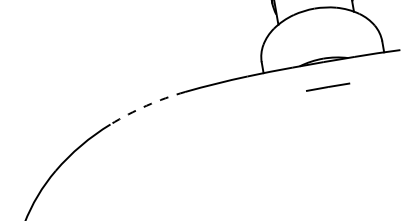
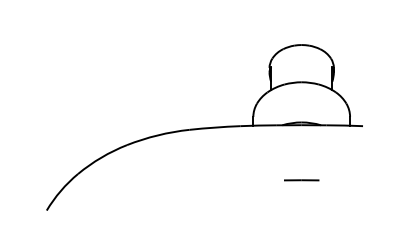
line: (327, 87) -> (301, 180), moved
arc: (146, 105) -> (157, 135), dashed -> solid

